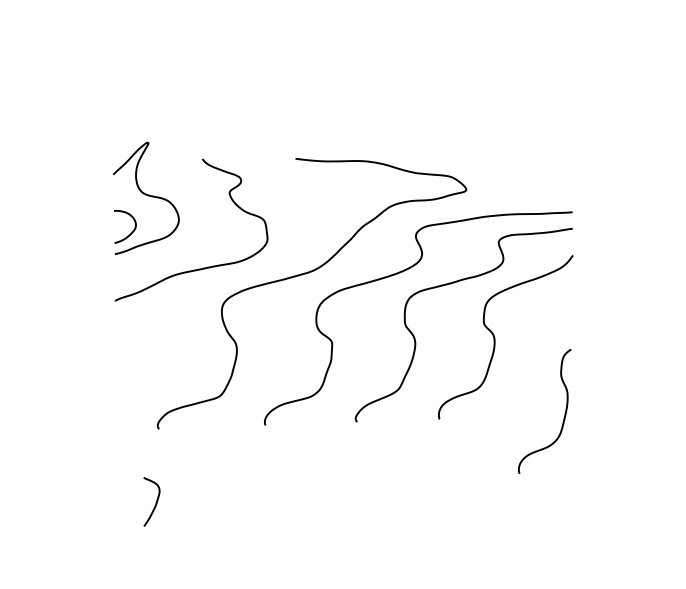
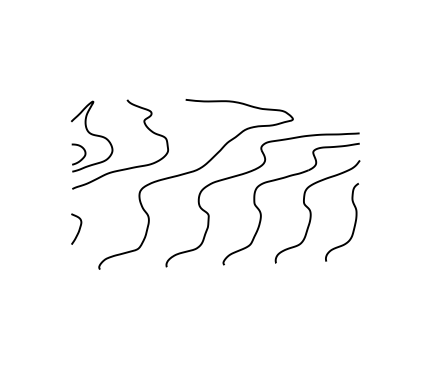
part: (147, 198) -> (92, 136), moved
curve: (562, 417) -> (353, 226), moved
curve: (155, 502) -> (78, 229), moved

